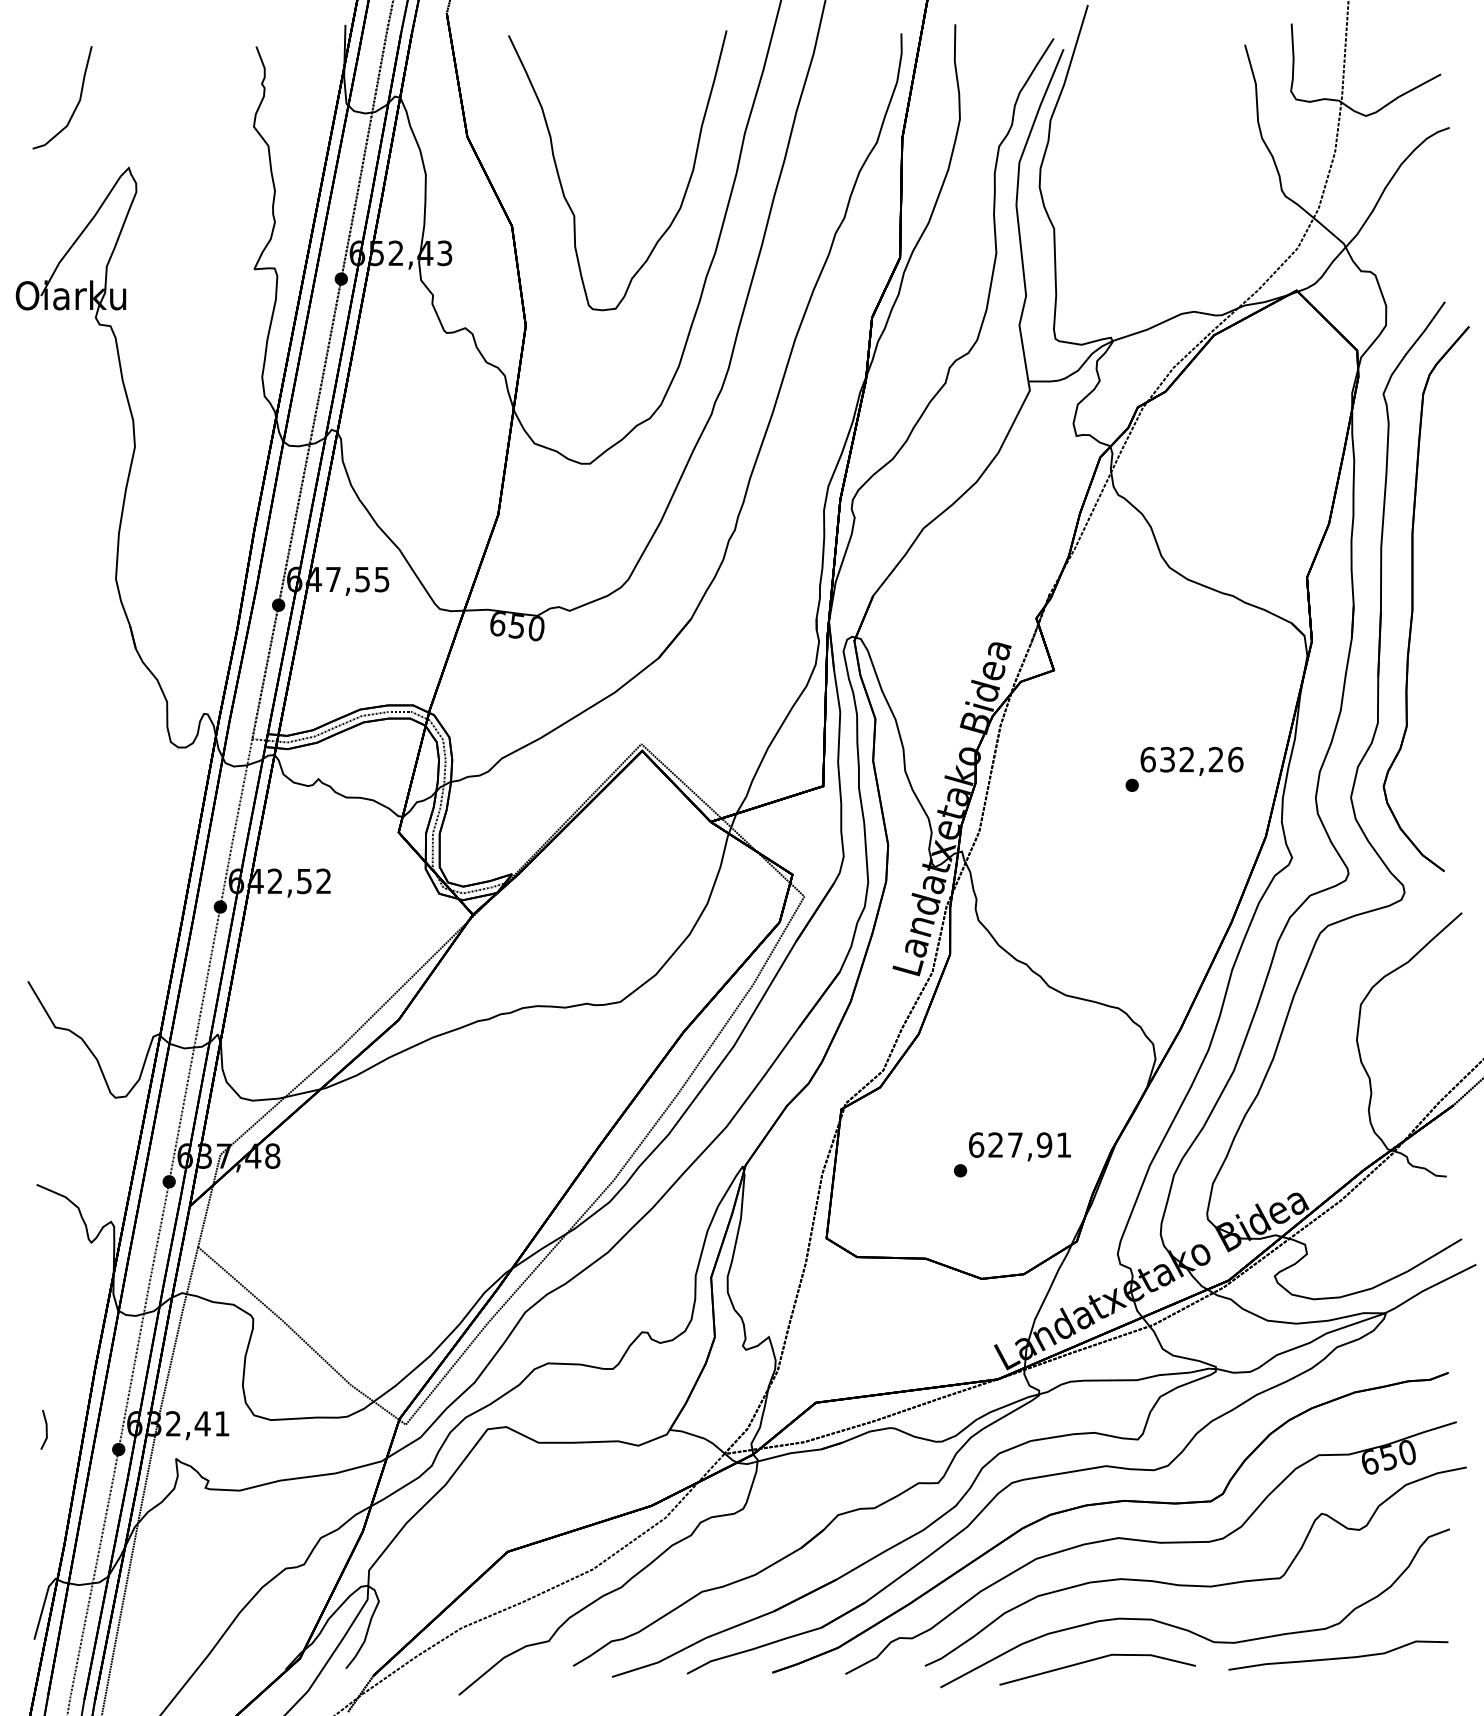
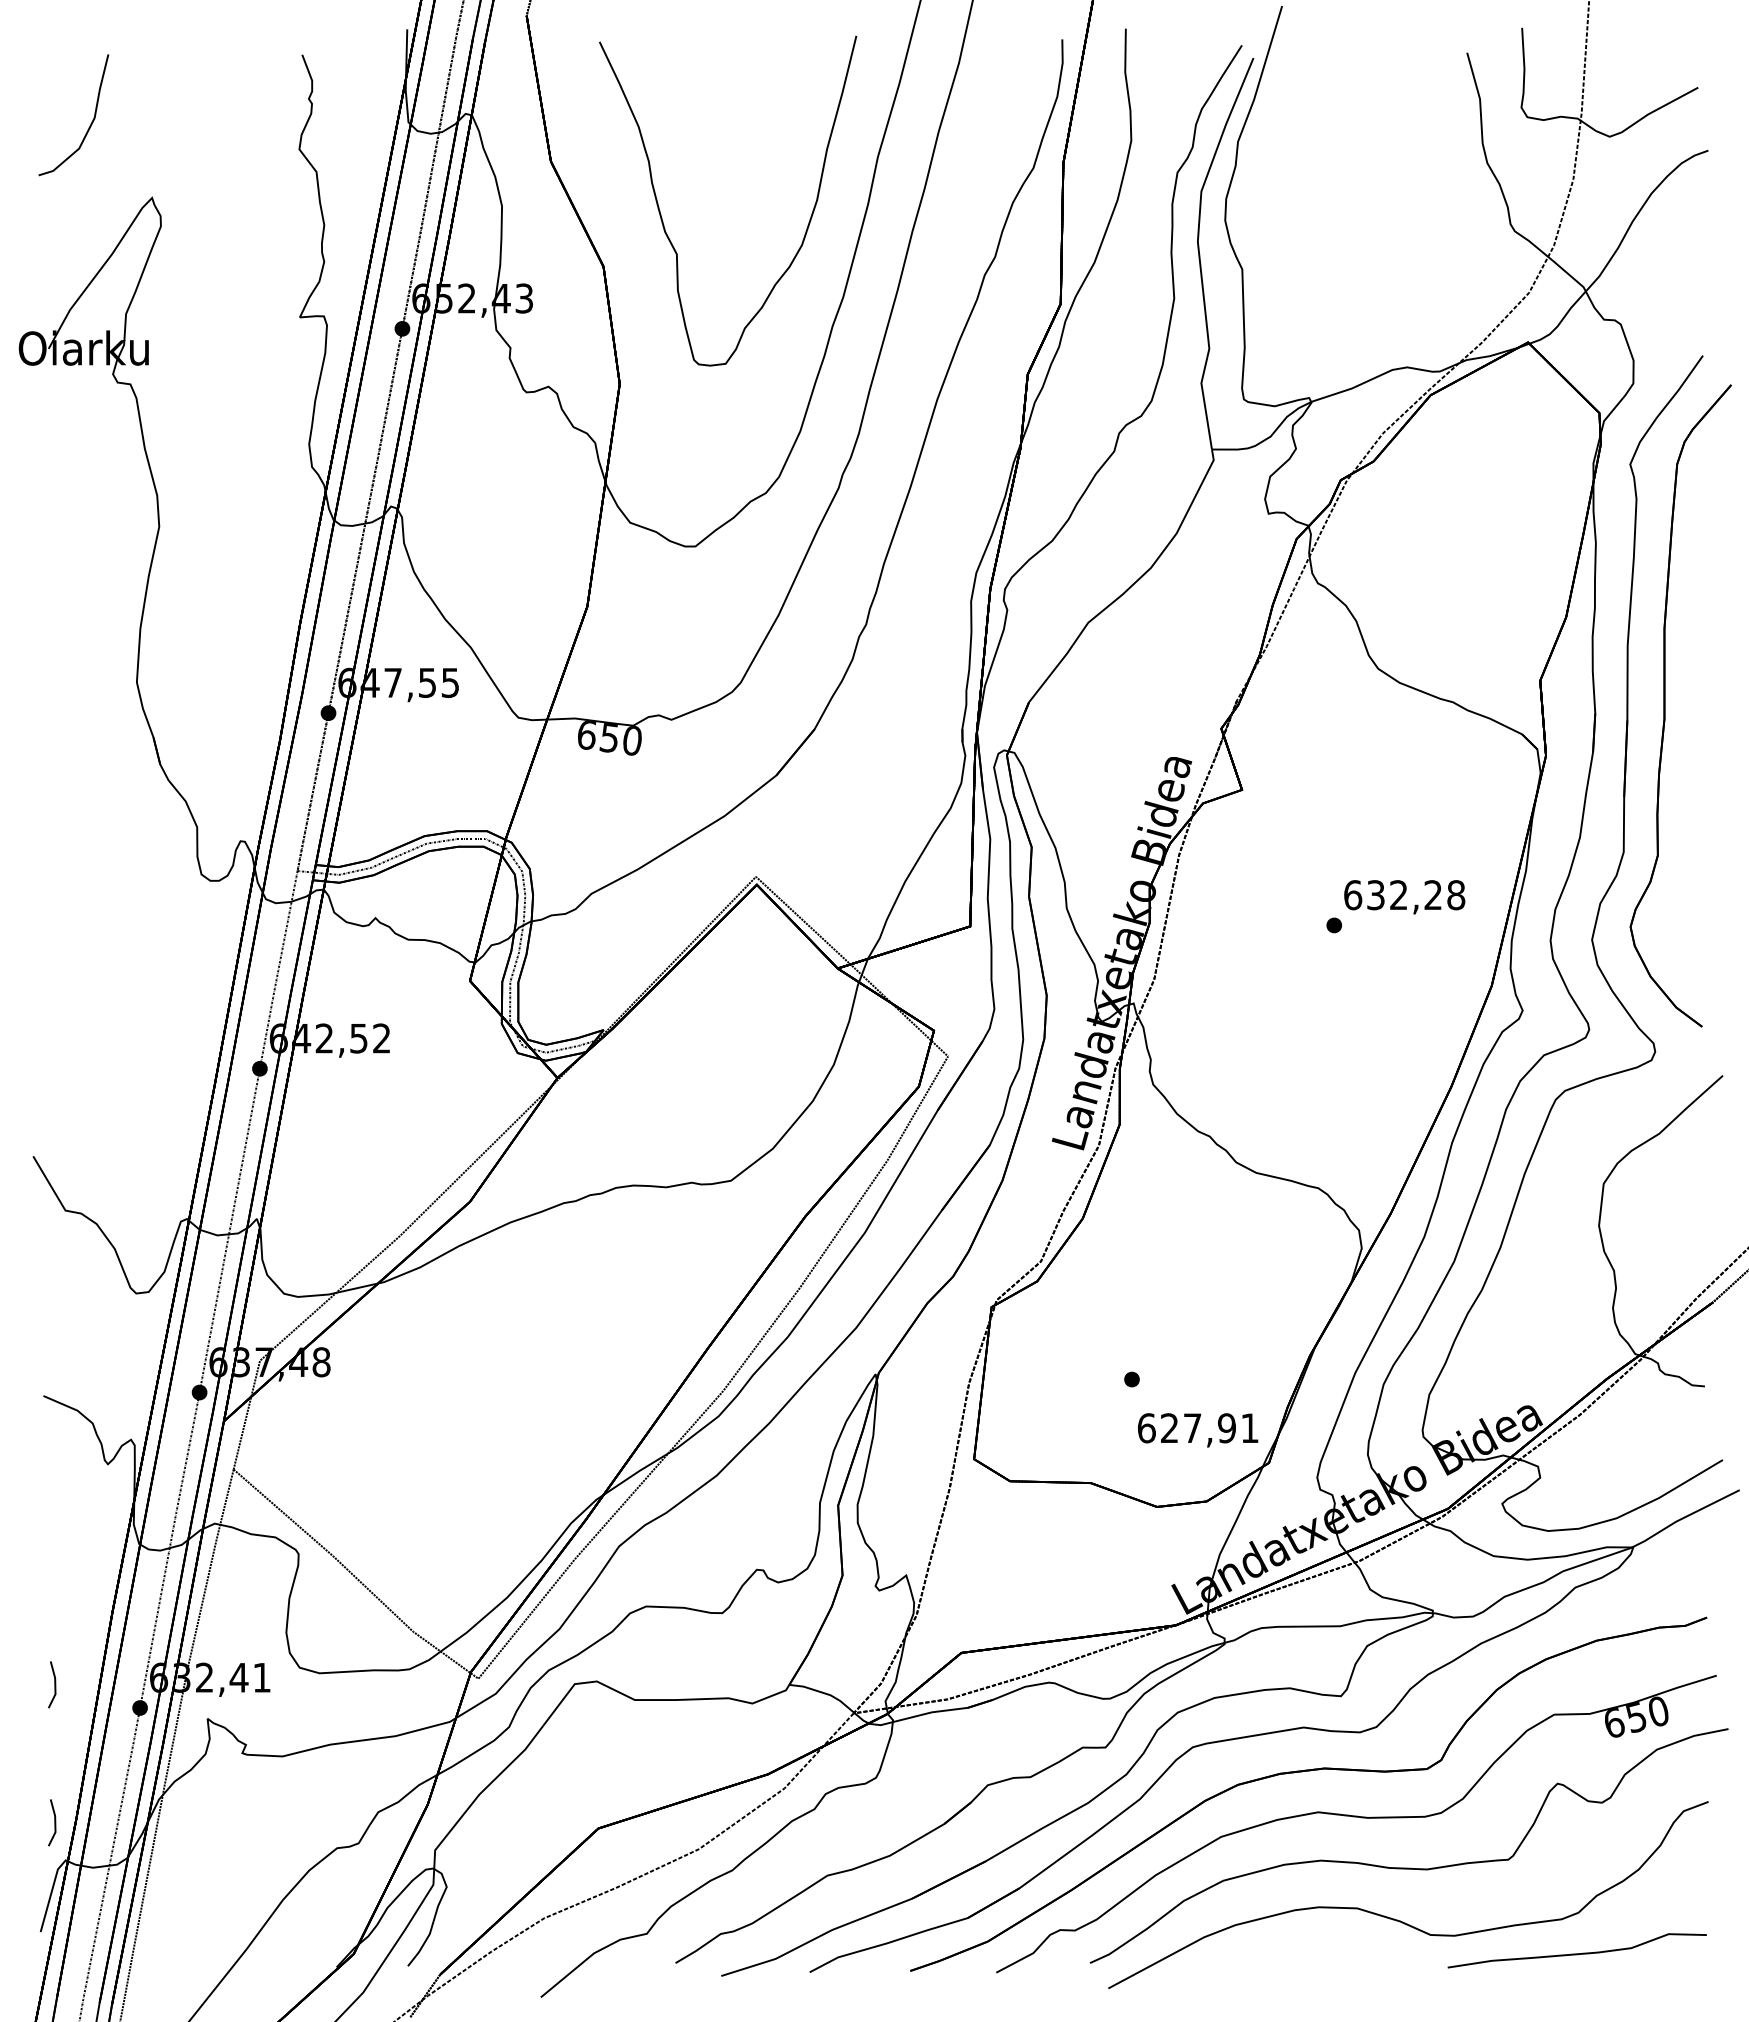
text: (1235, 759) -> (1456, 895), 632,26 -> 632,28
text: (1020, 1146) -> (1198, 1430), moved
line: (46, 1546) -> (54, 1822), added
line: (1095, 1660) -> (1290, 1956), removed

